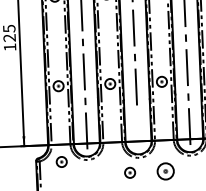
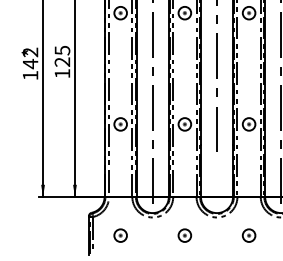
part: (61, 161) -> (120, 235), moved
part: (165, 171) -> (248, 235), size x0.62
part: (129, 172) -> (184, 235), moved

